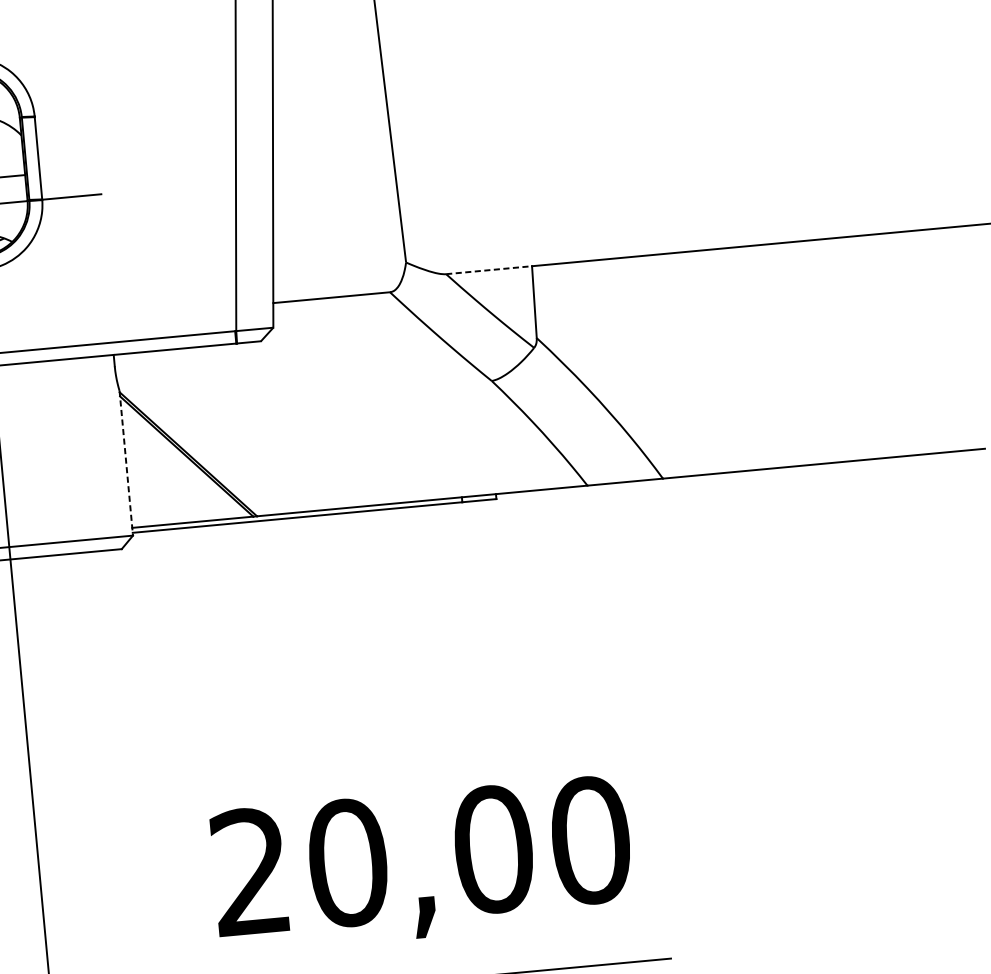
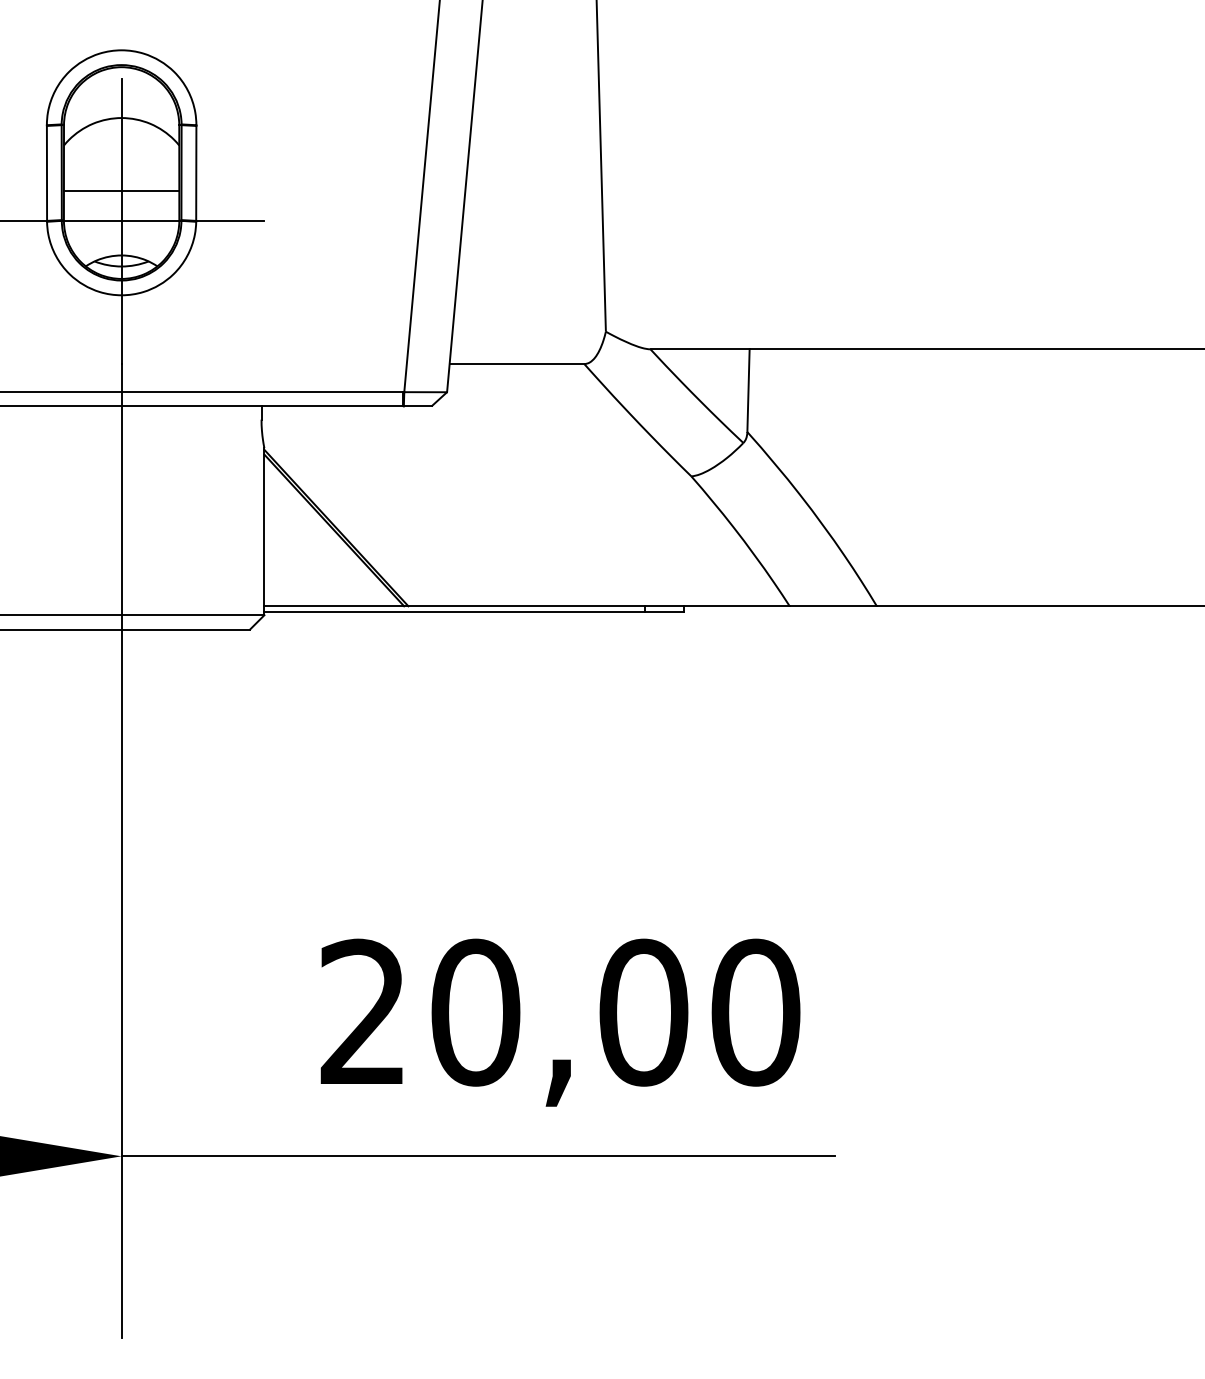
line: (489, 270) -> (700, 349), dashed -> solid
line: (126, 463) -> (264, 531), dashed -> solid

